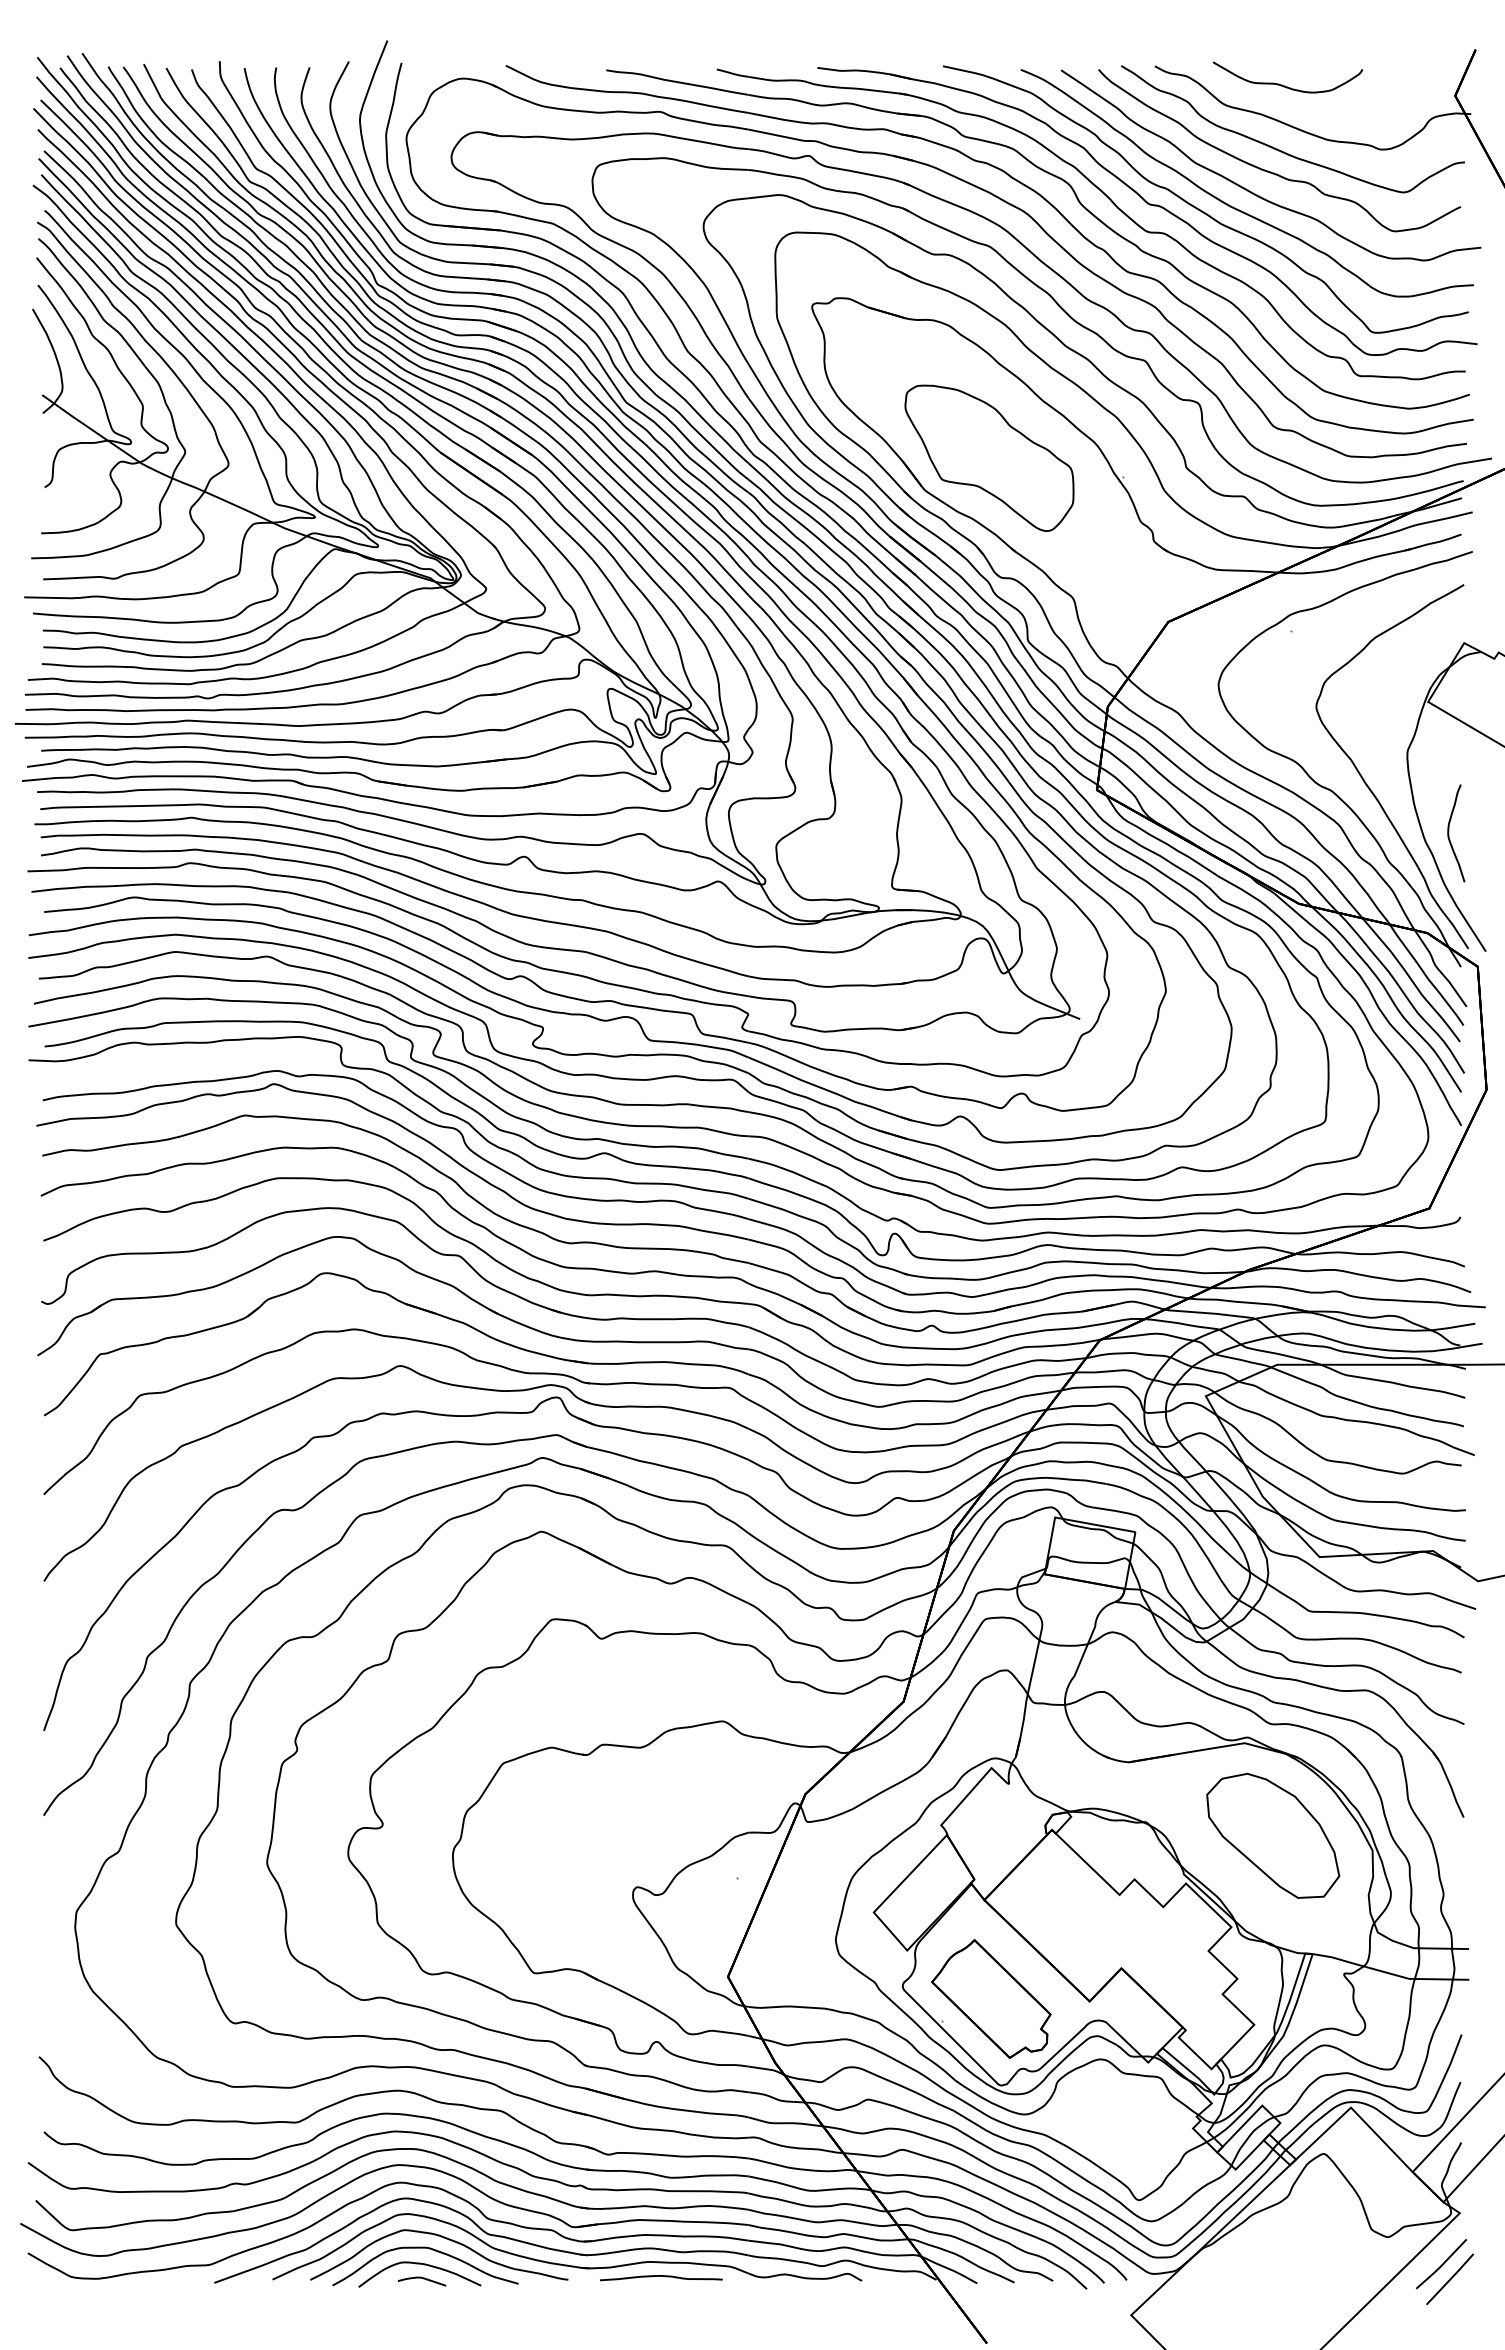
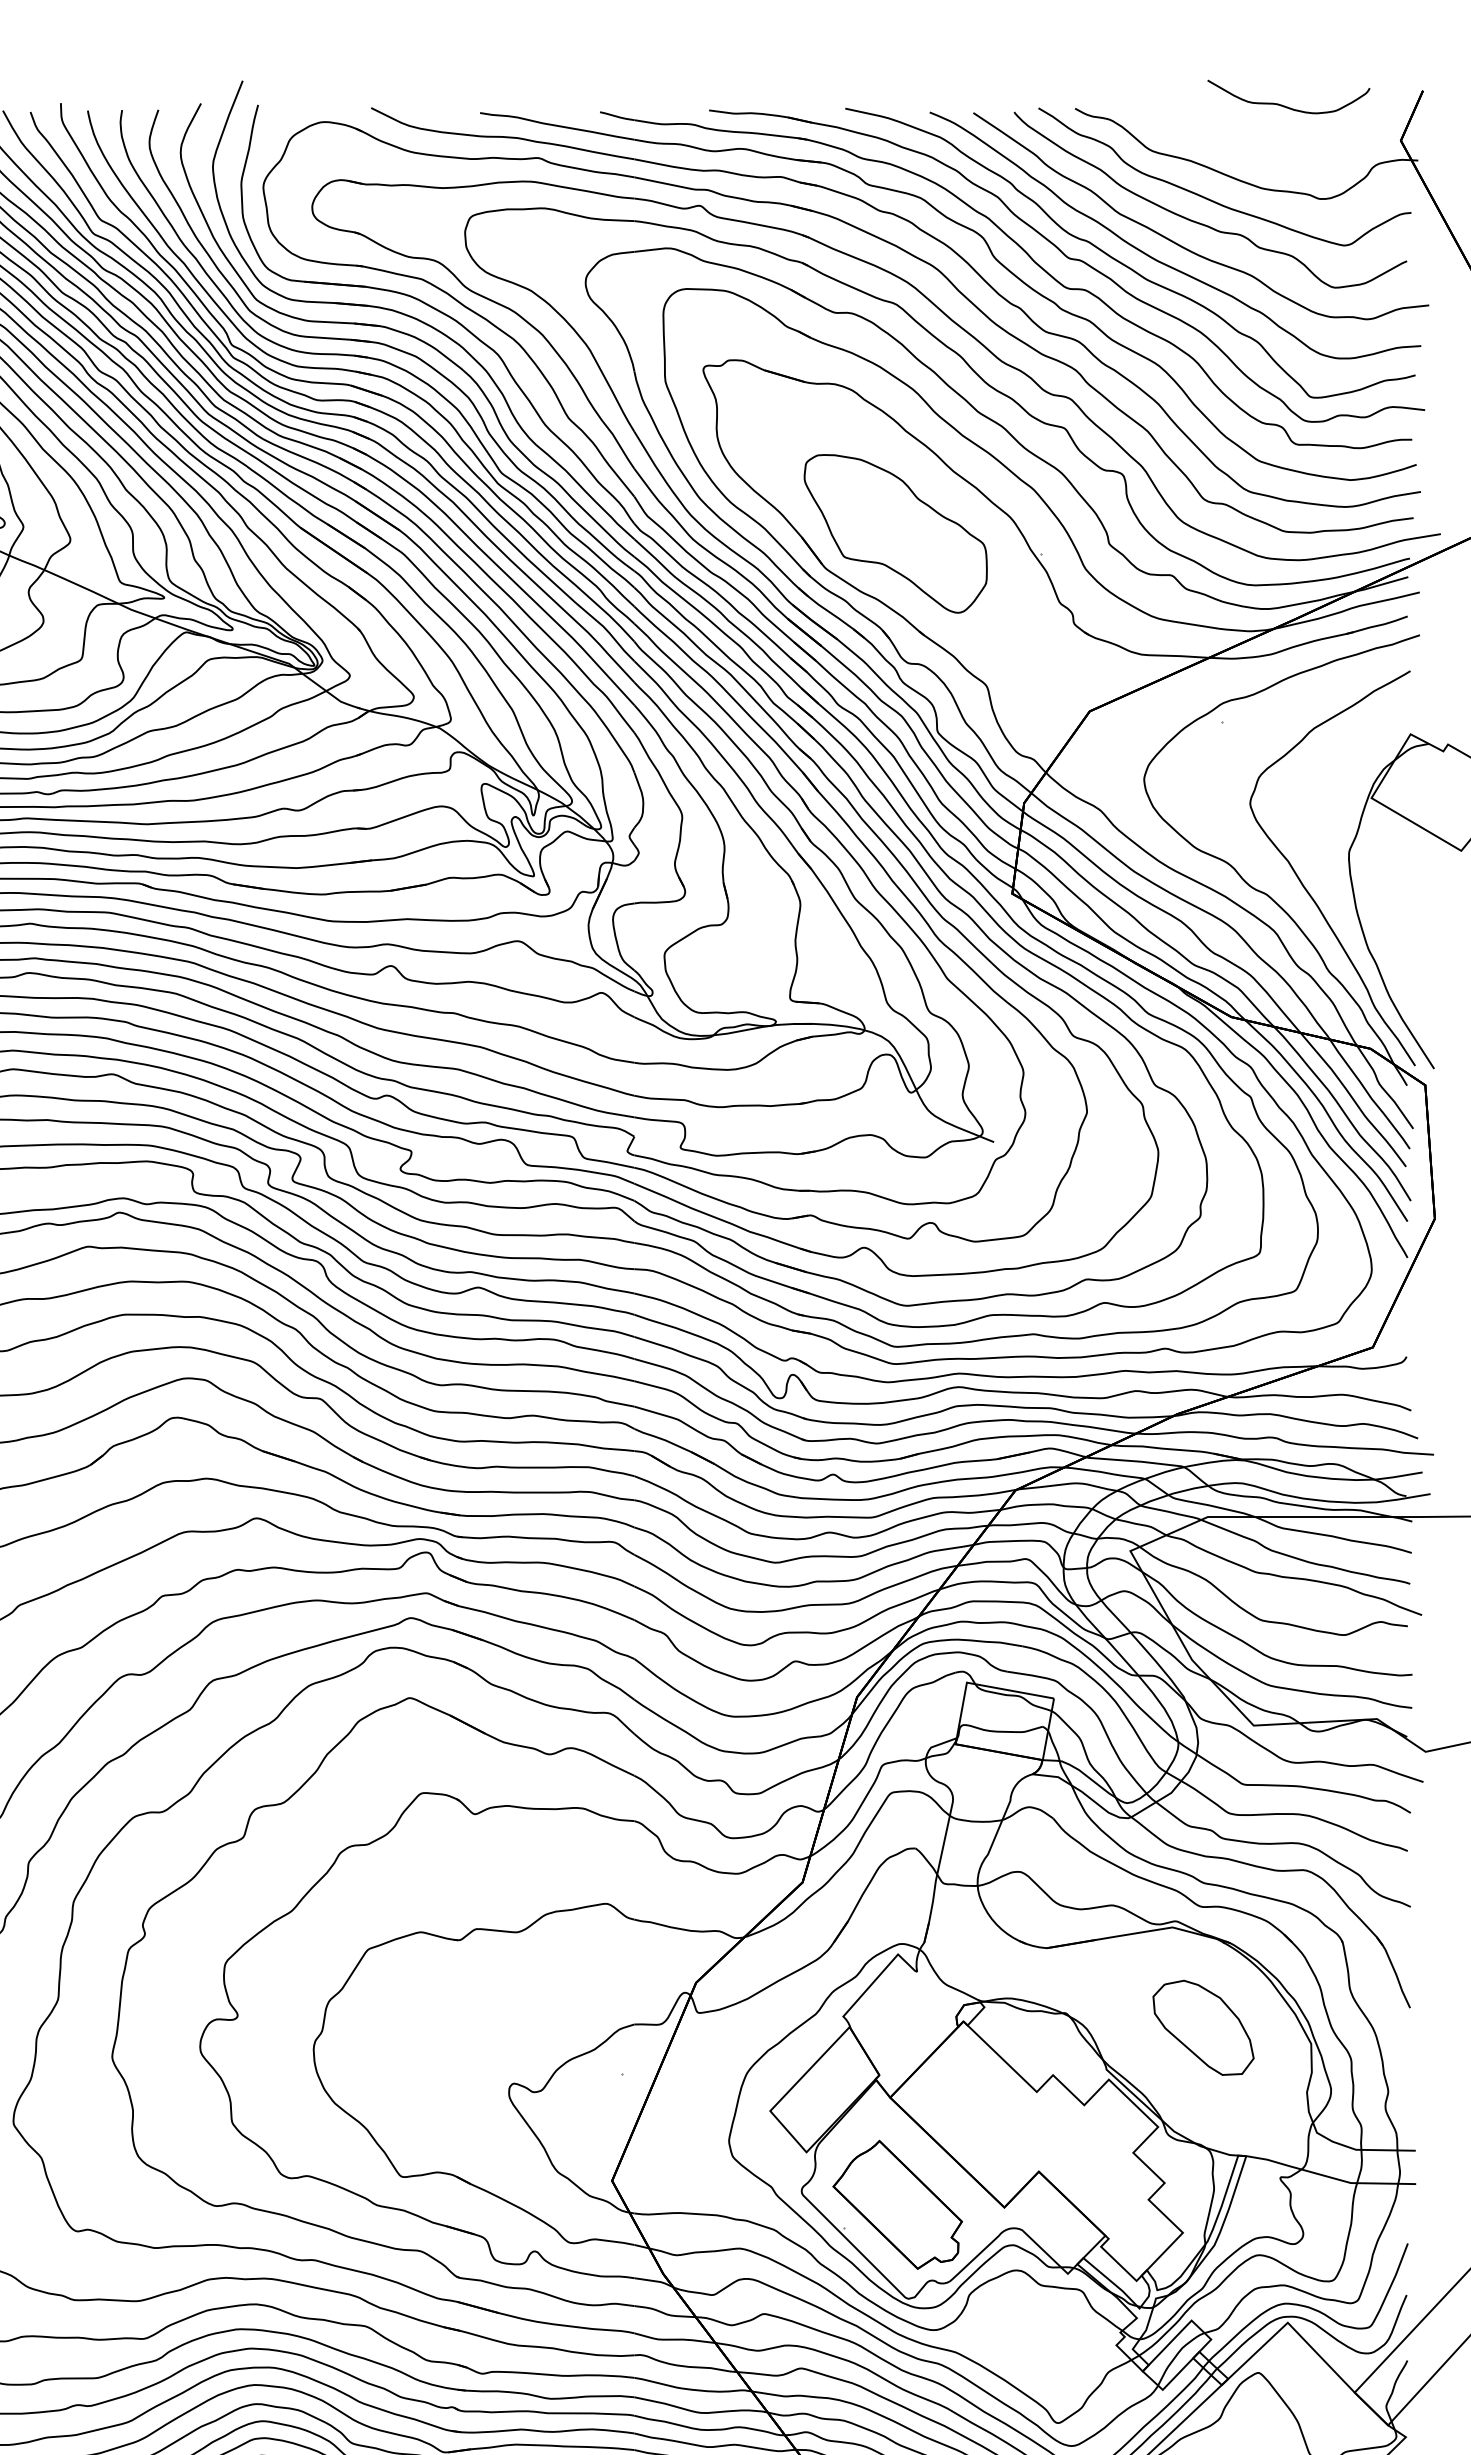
curve: (1285, 85) -> (1286, 105), moved
curve: (1449, 833) -> (1394, 940), removed
part: (1273, 1835) -> (1203, 2027), size x0.7

